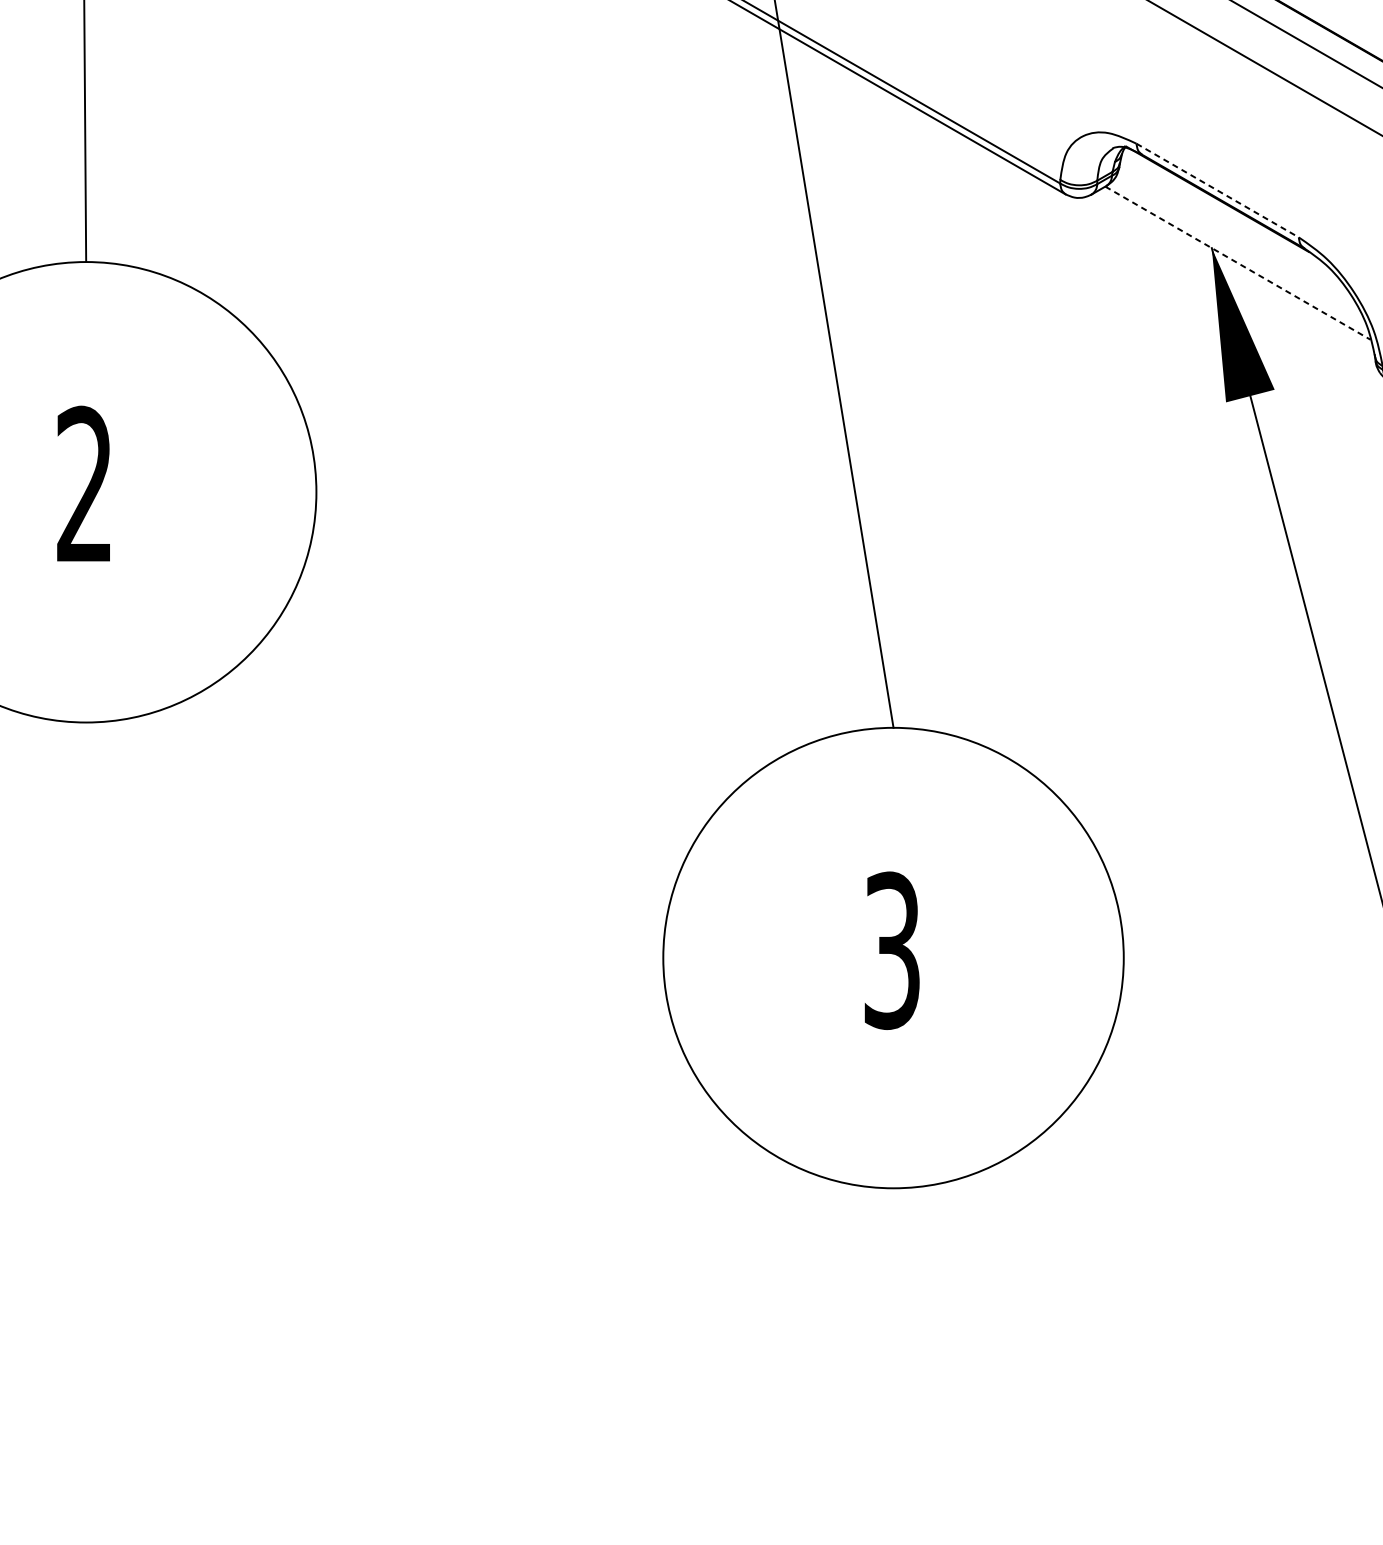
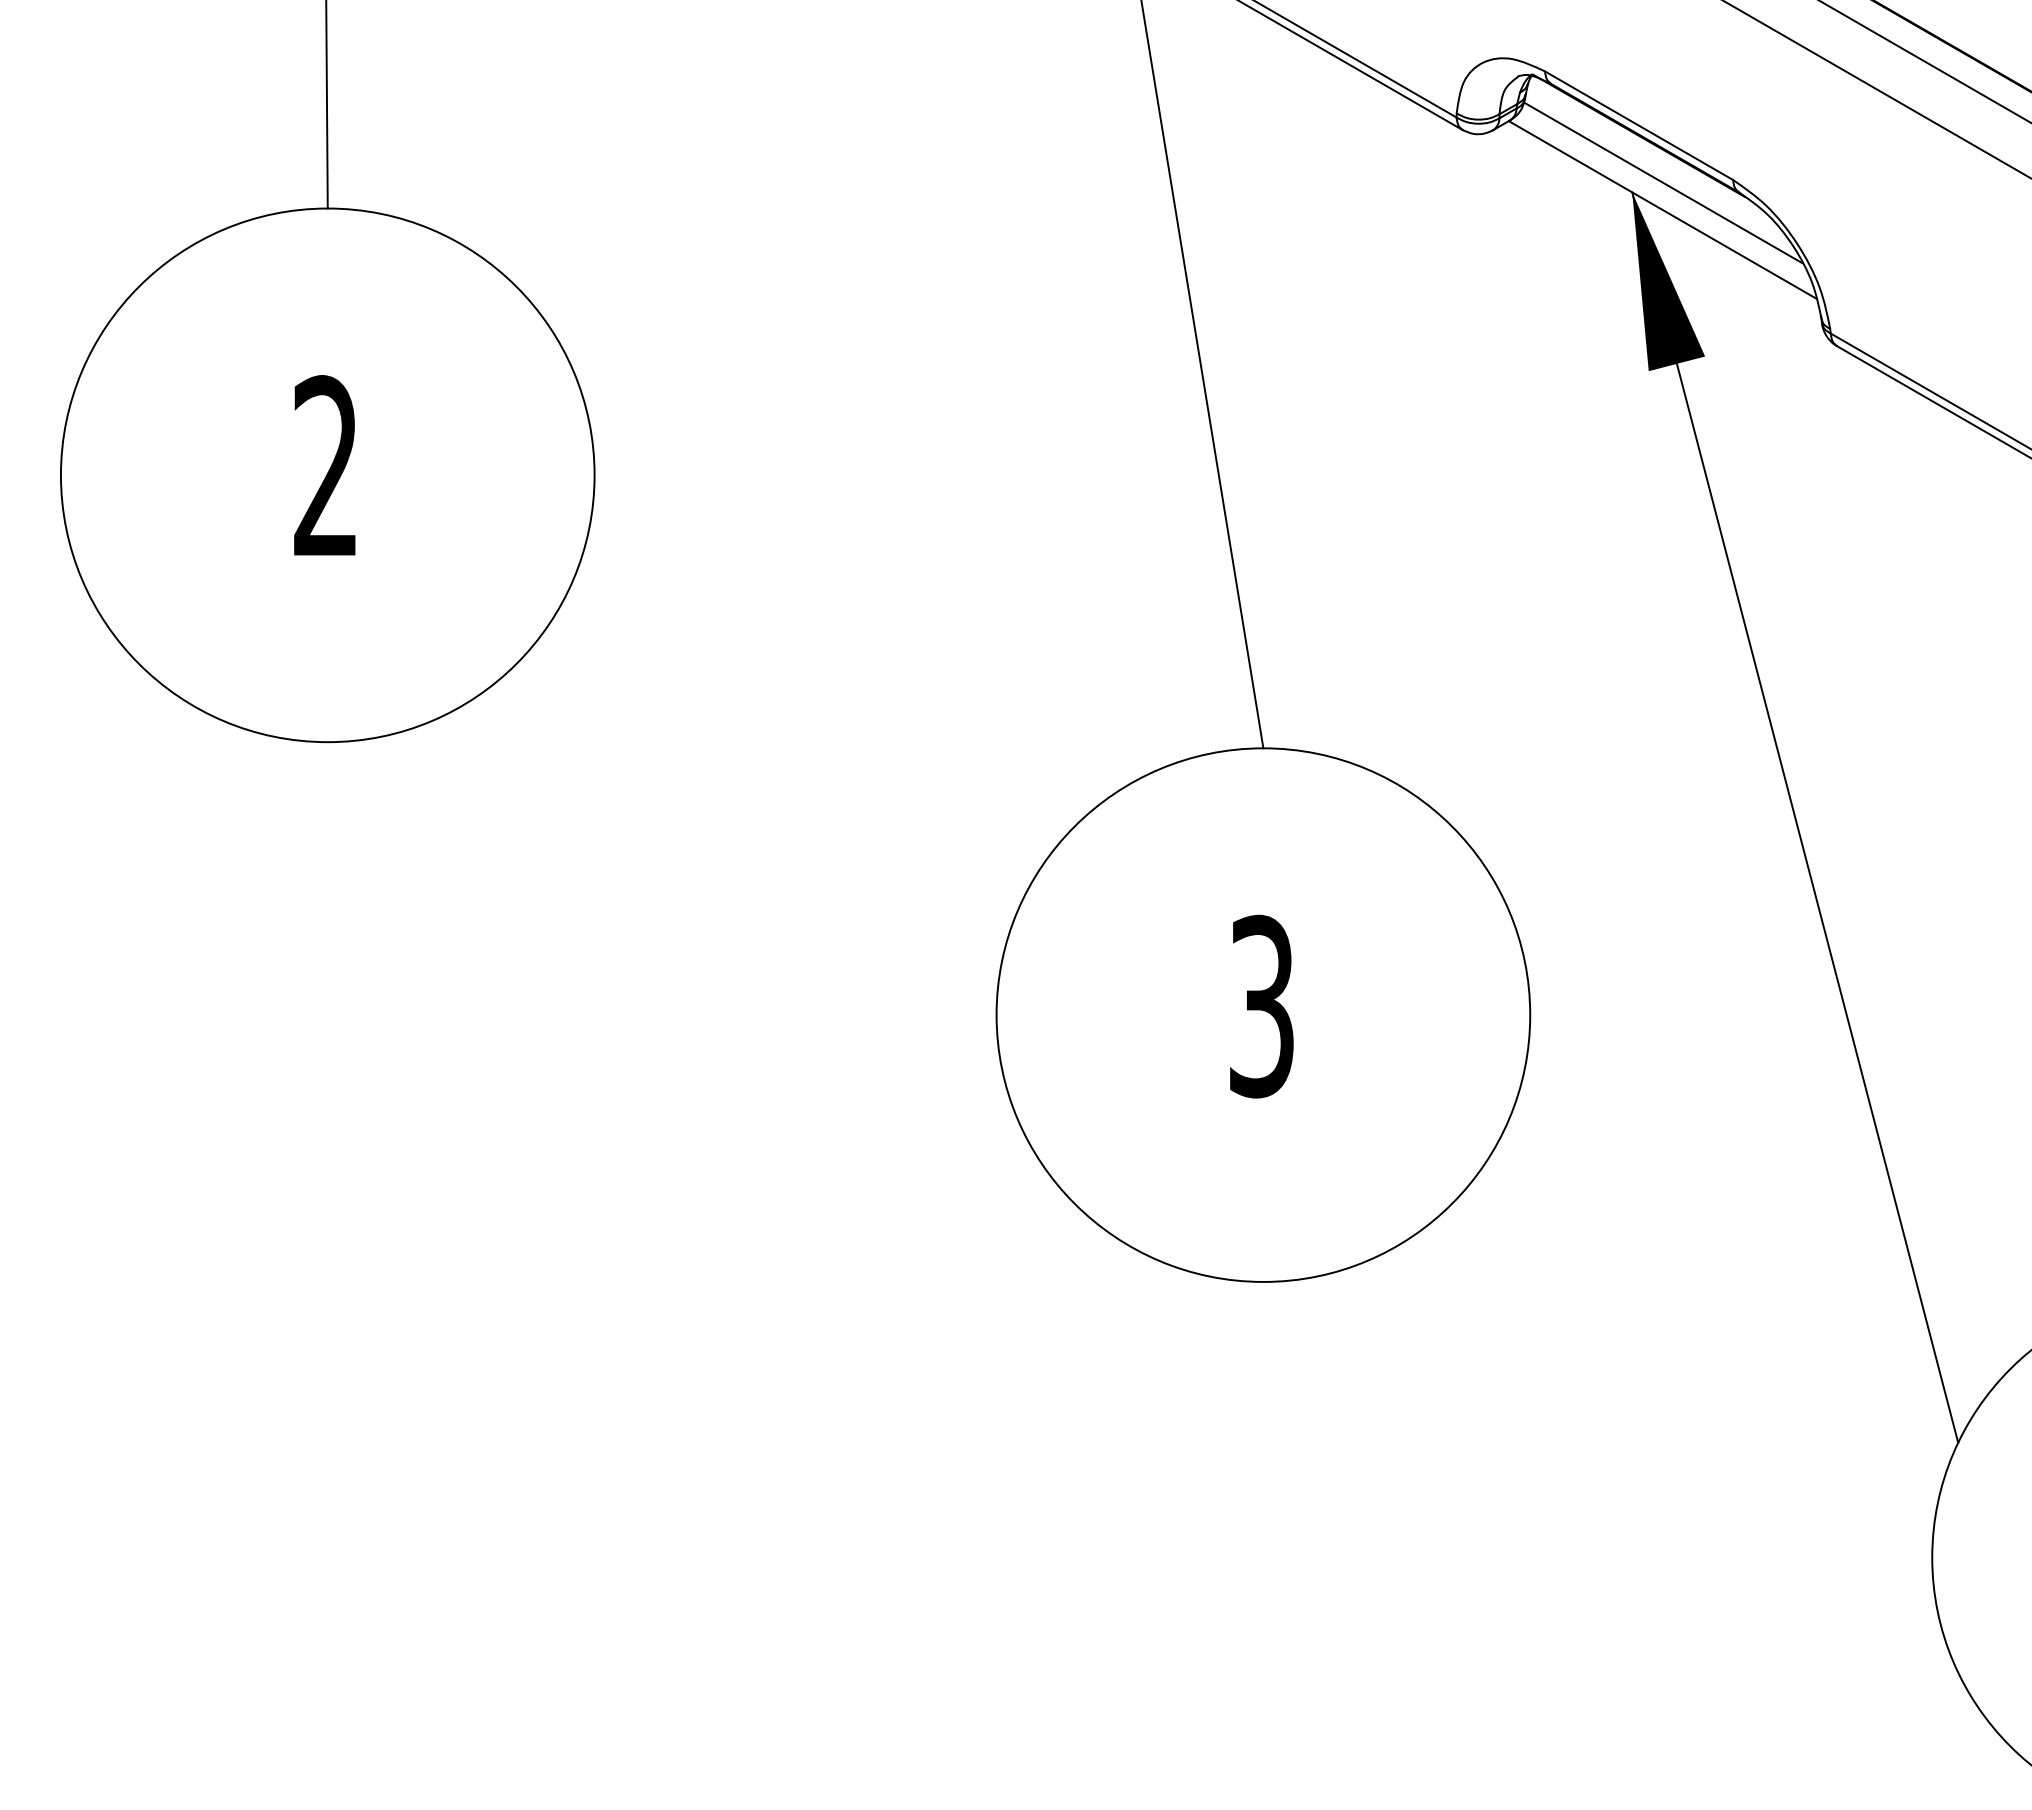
line: (1218, 190) -> (1639, 125), dashed -> solid
line: (1237, 239) -> (1662, 182), added
line: (1237, 263) -> (1662, 210), dashed -> solid

